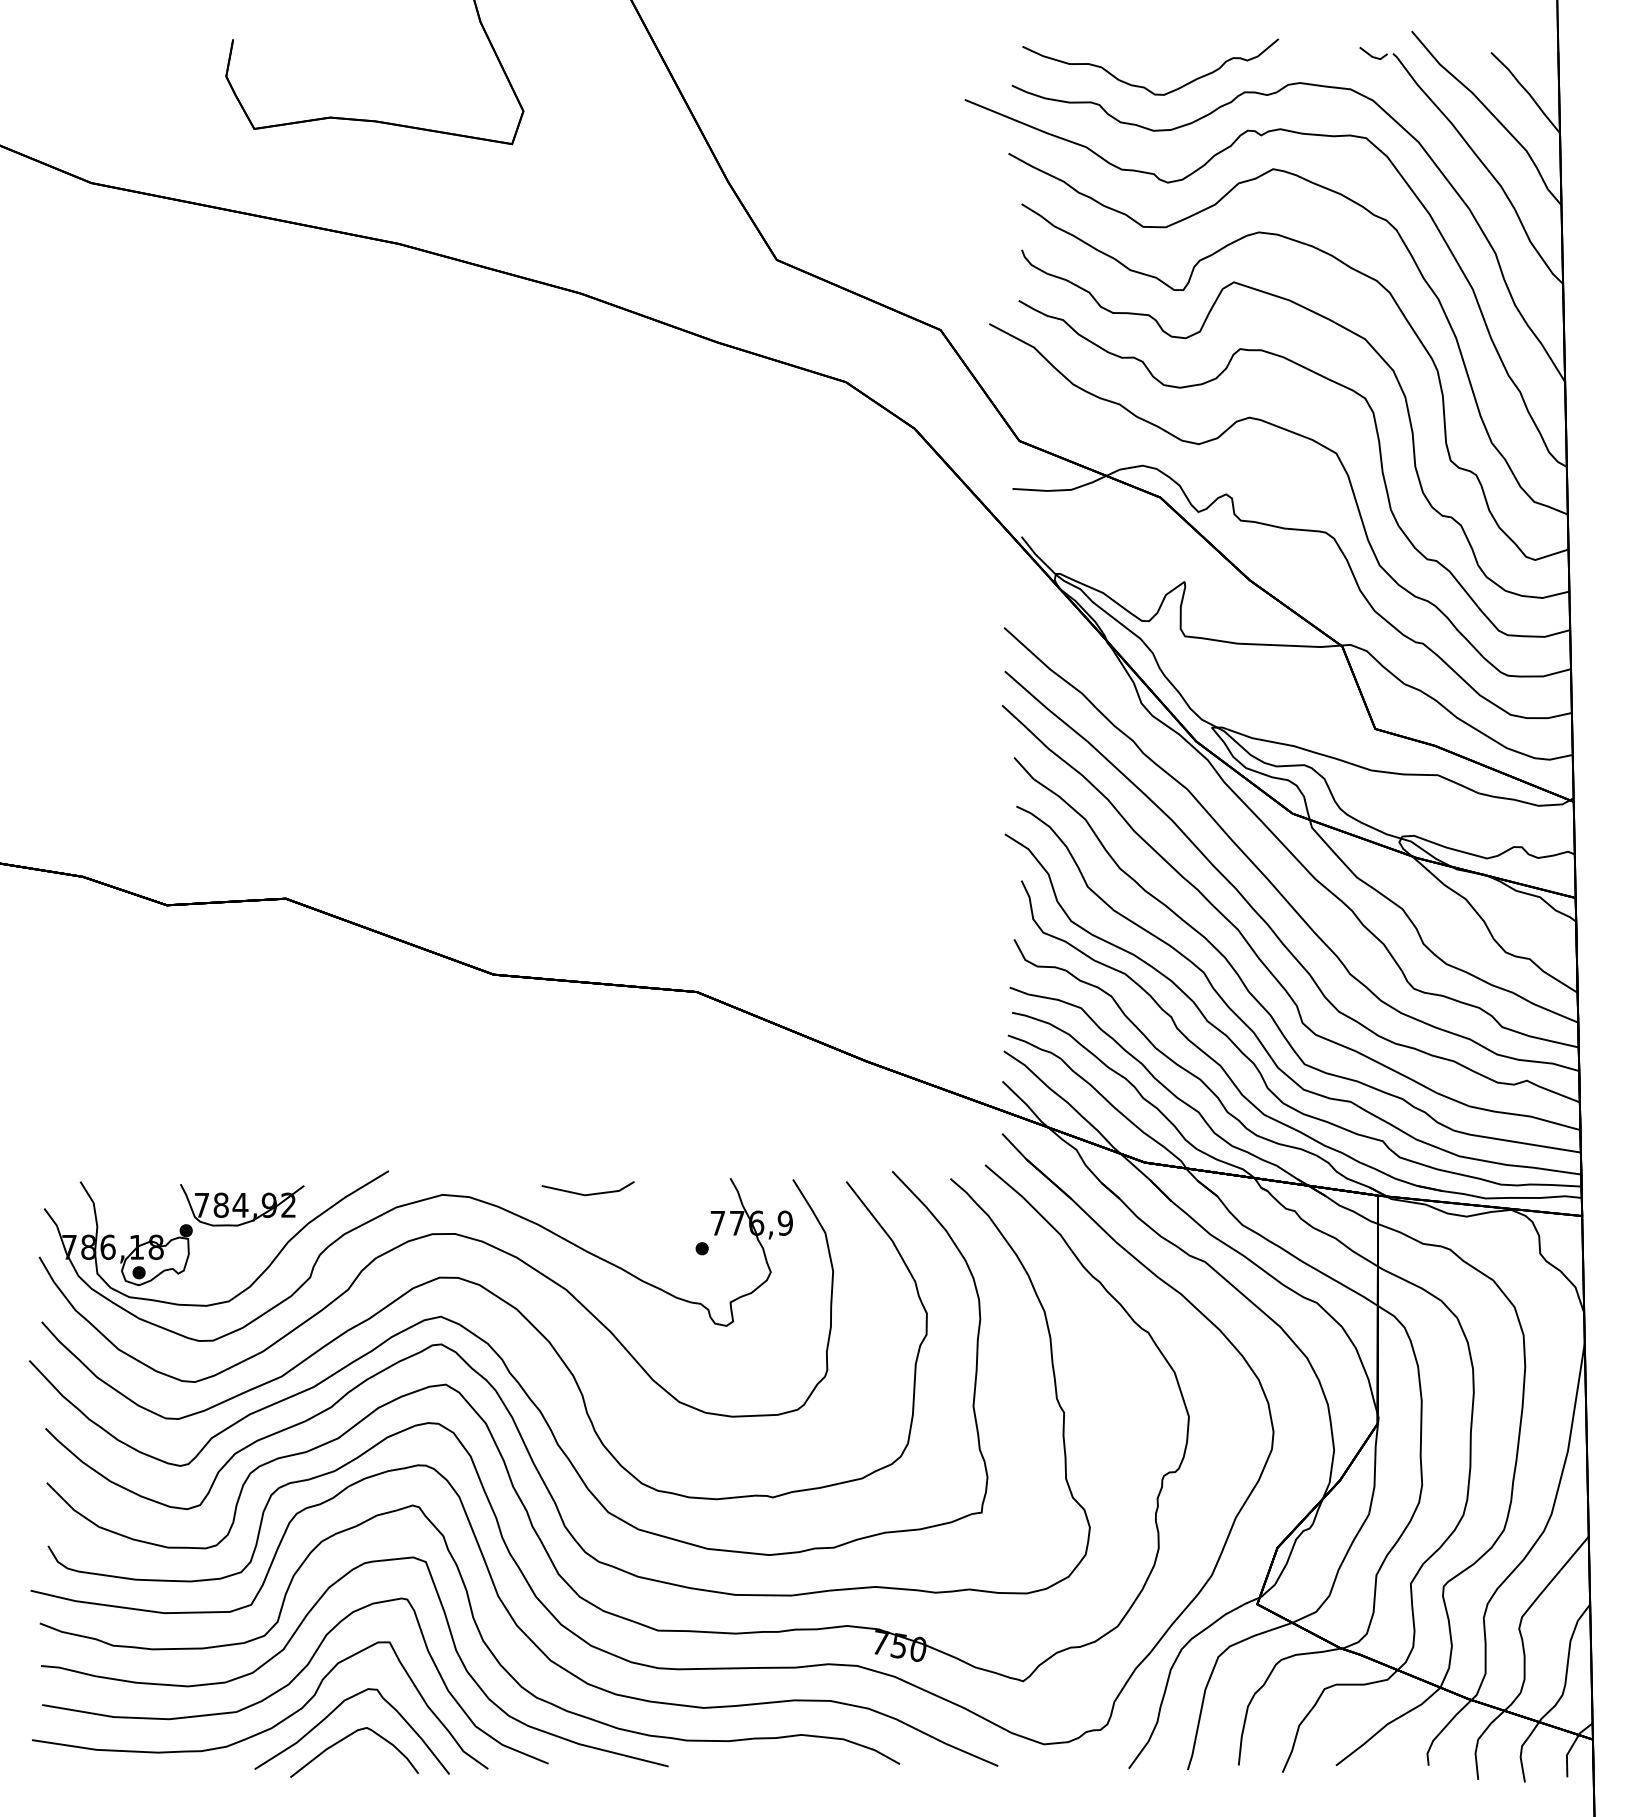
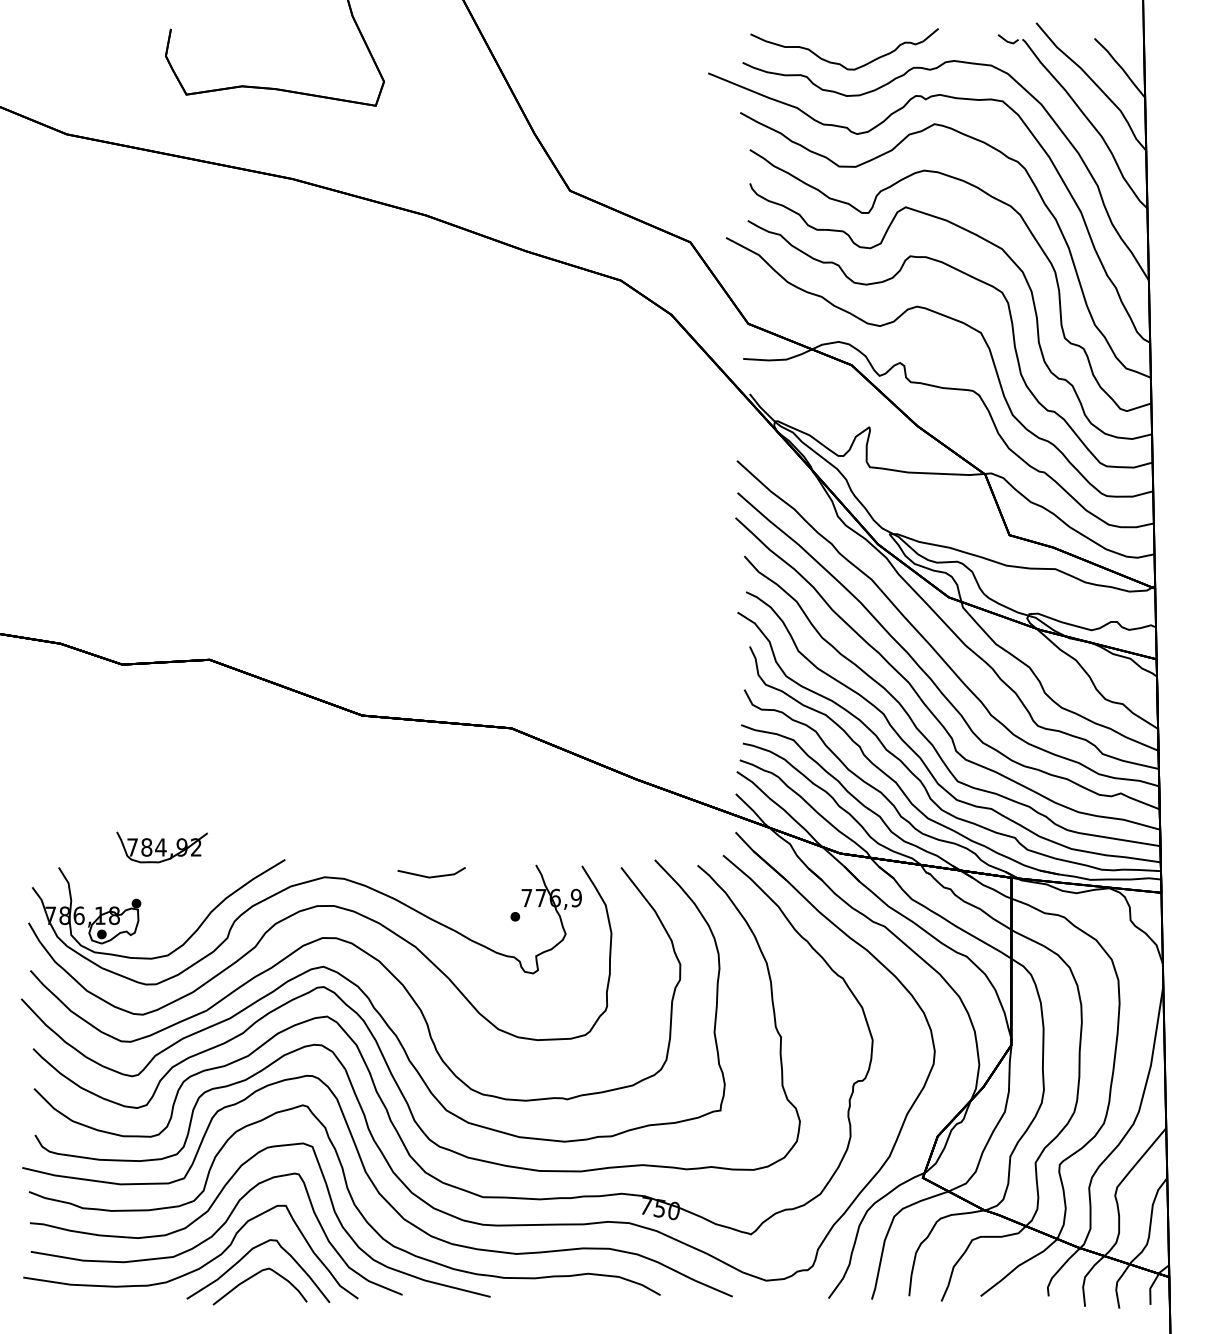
part: (242, 1205) -> (162, 847), moved

